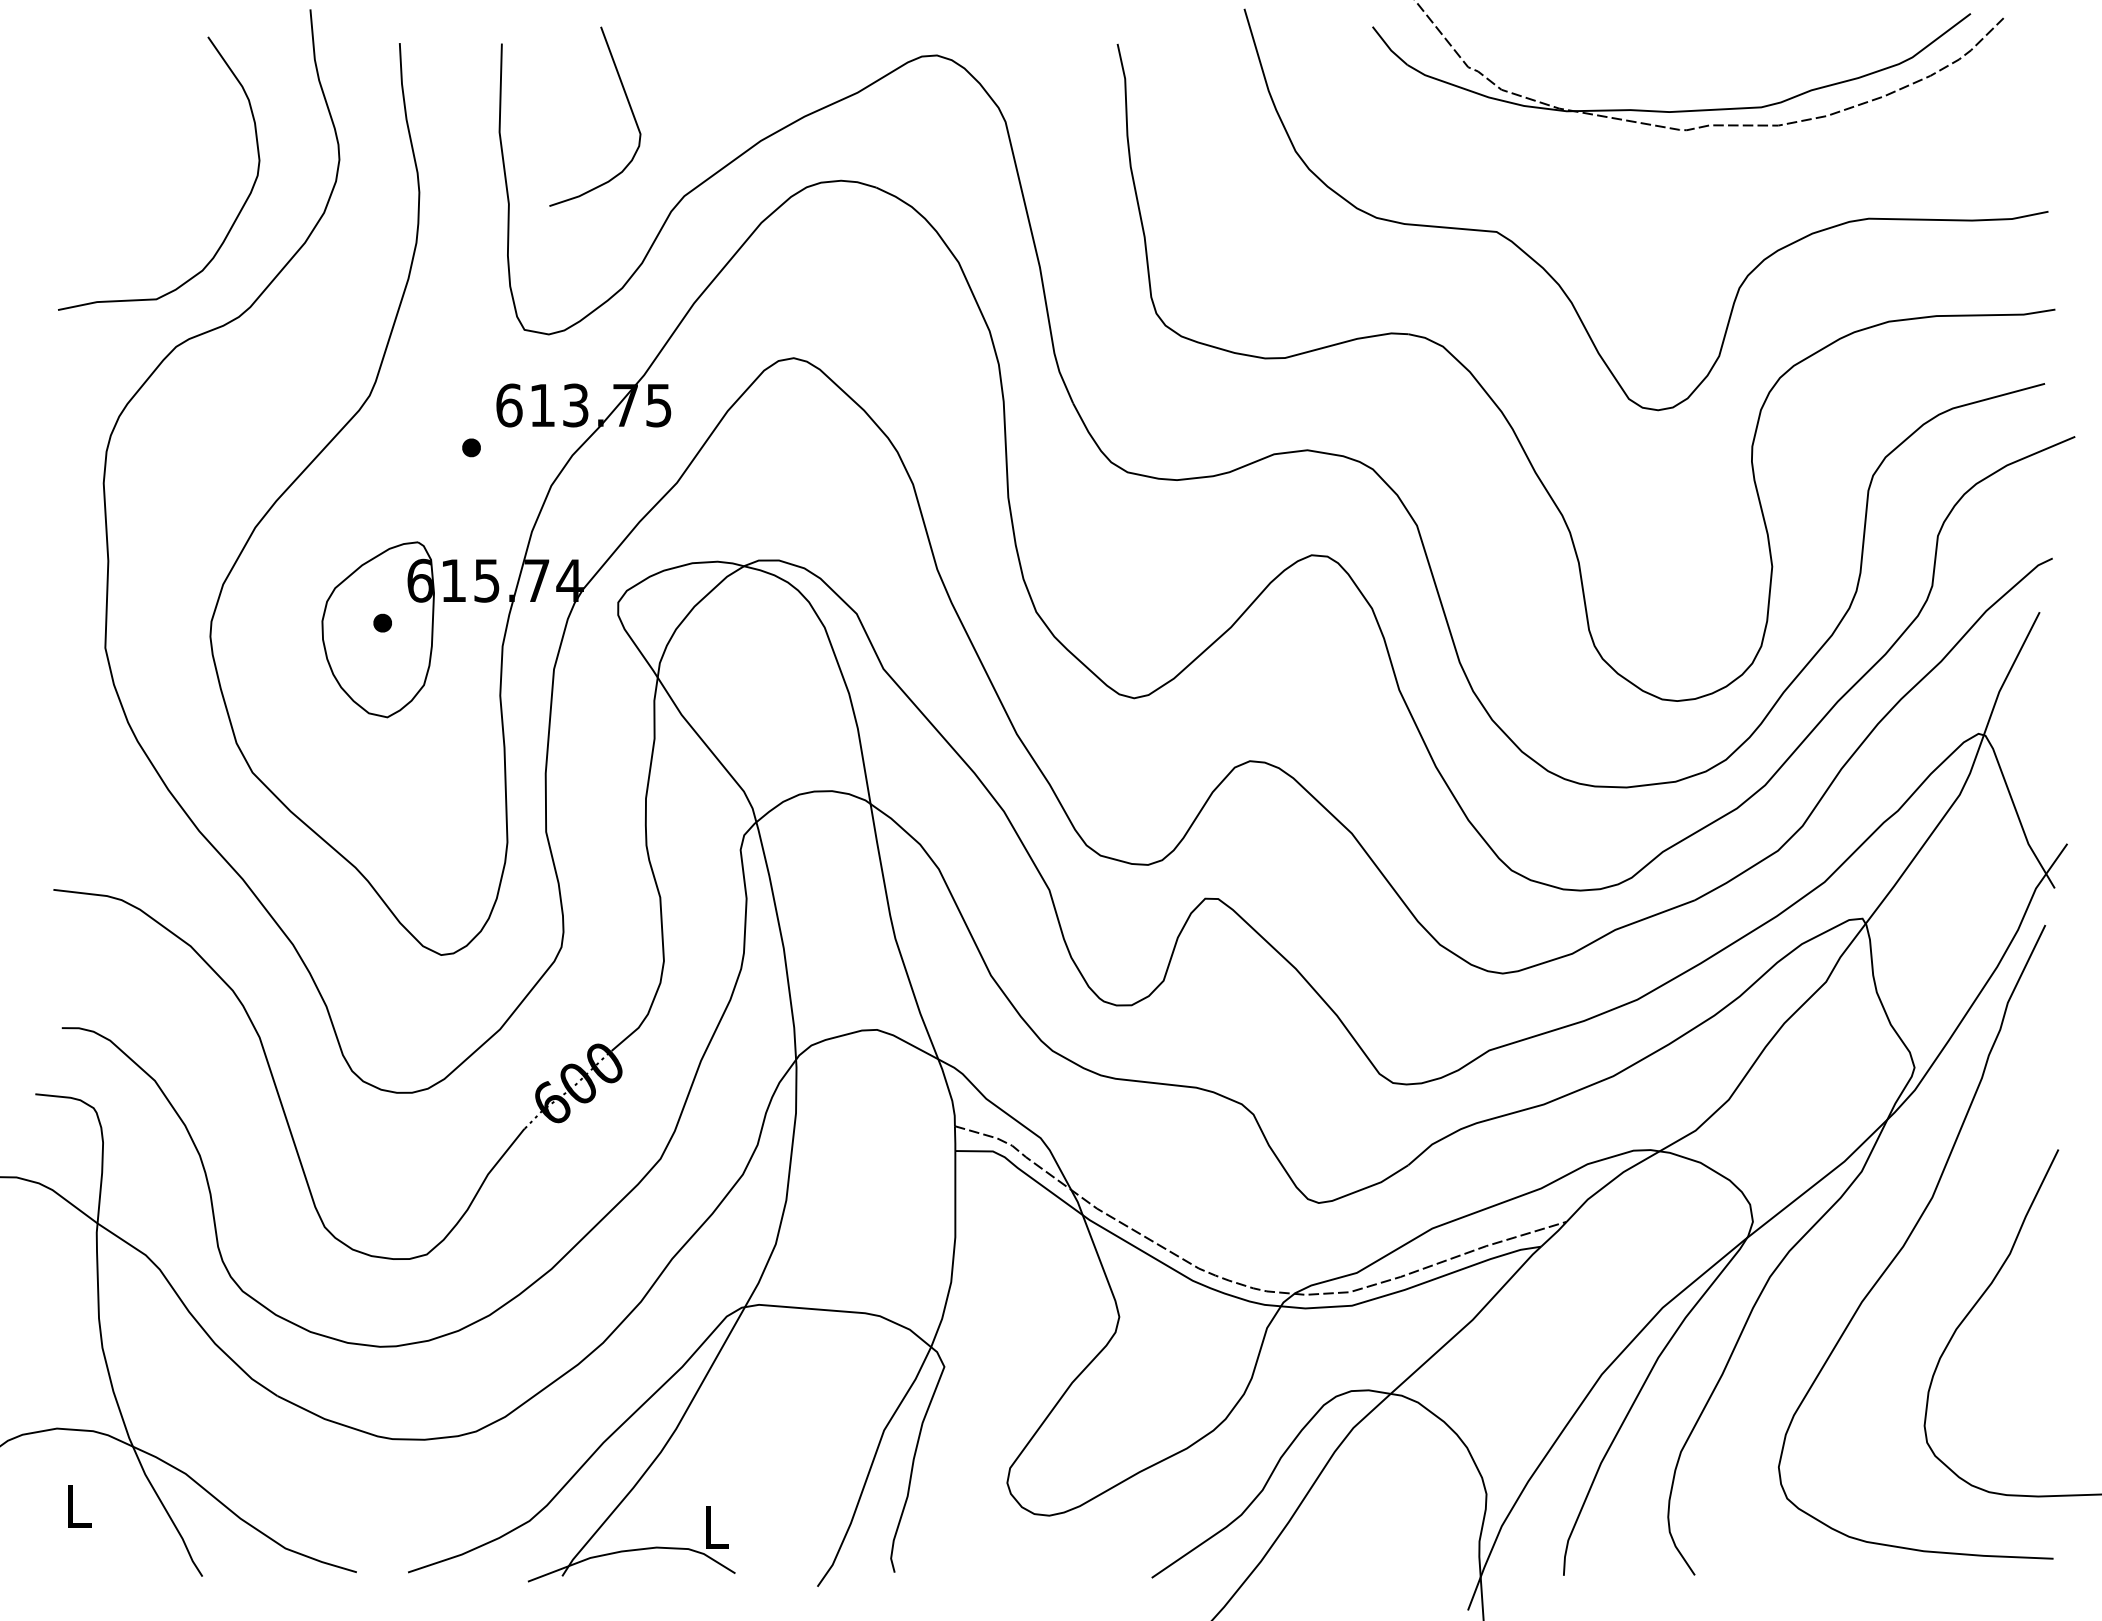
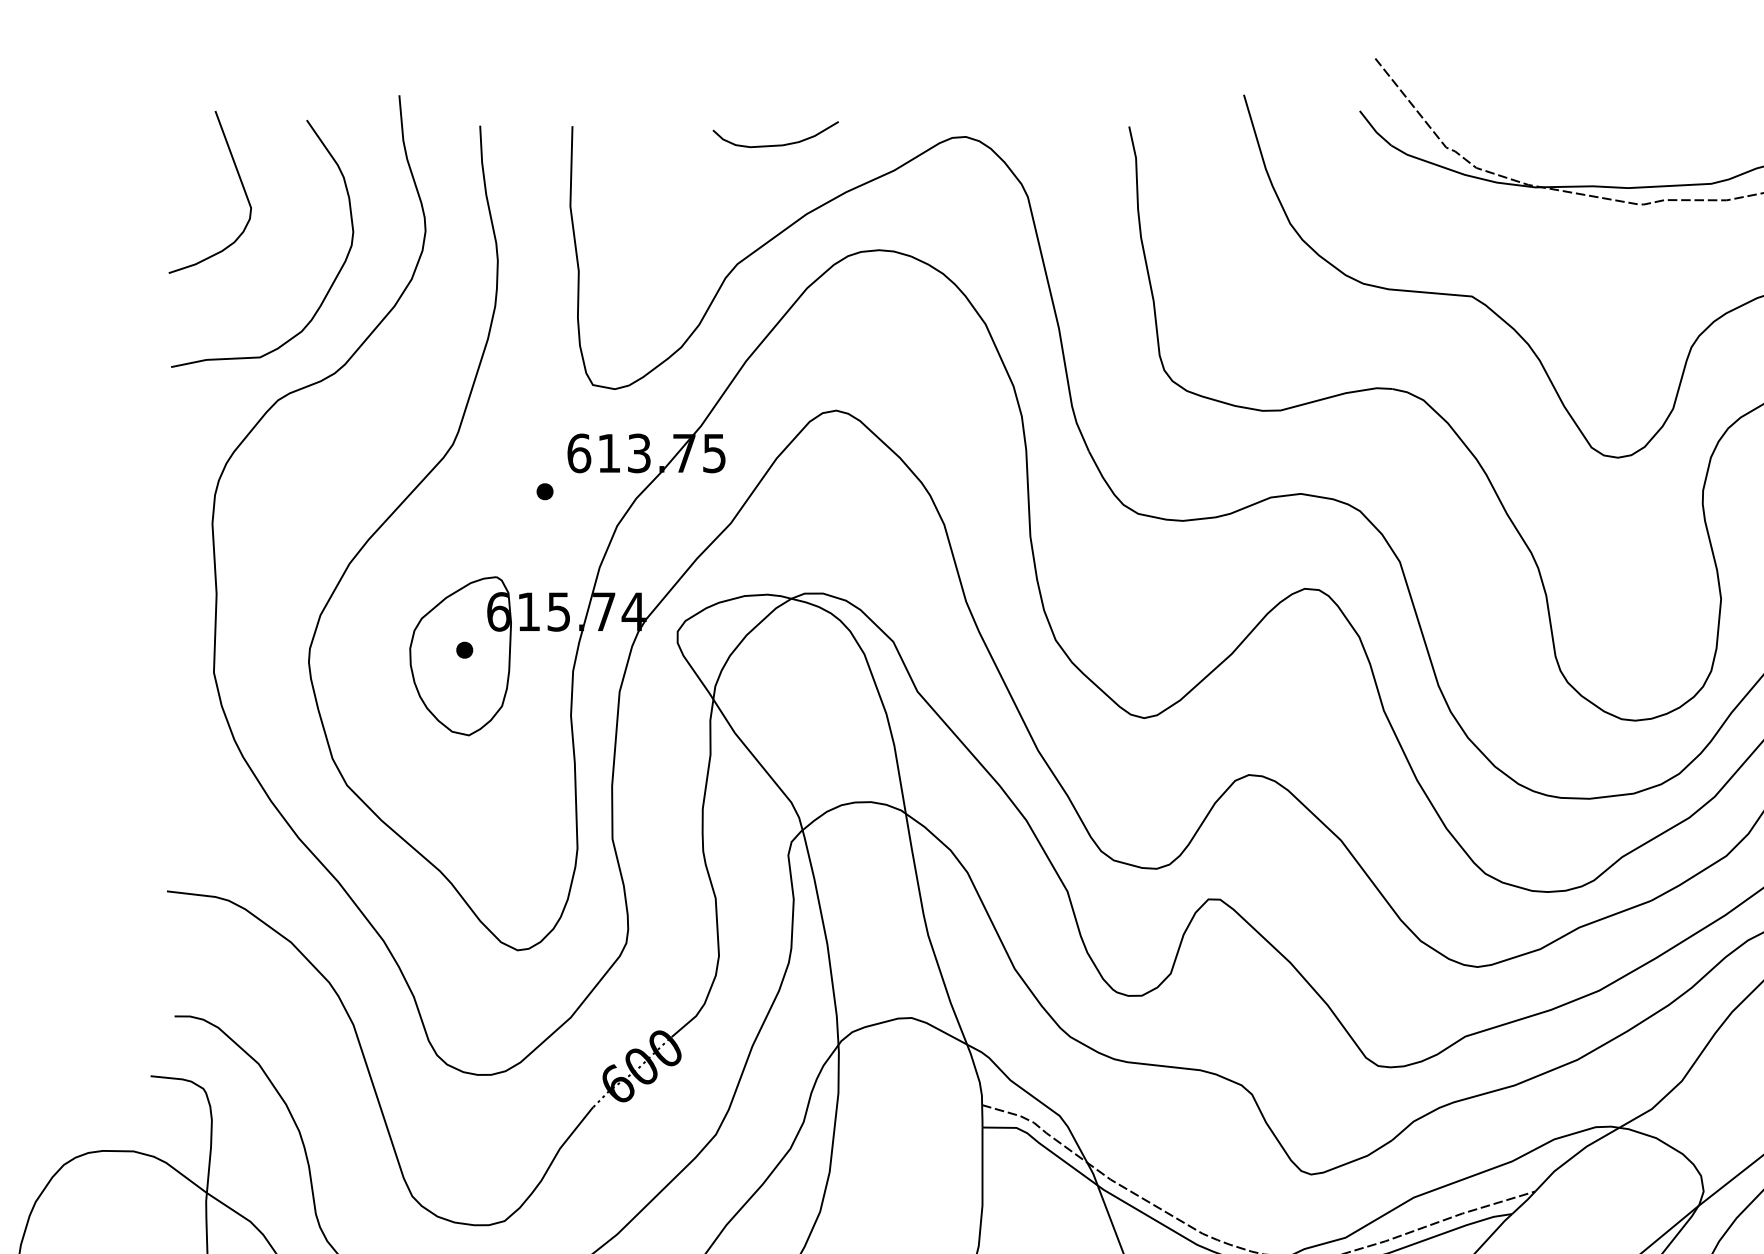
curve: (726, 64) -> (775, 145), added
curve: (627, 102) -> (239, 179), moved

